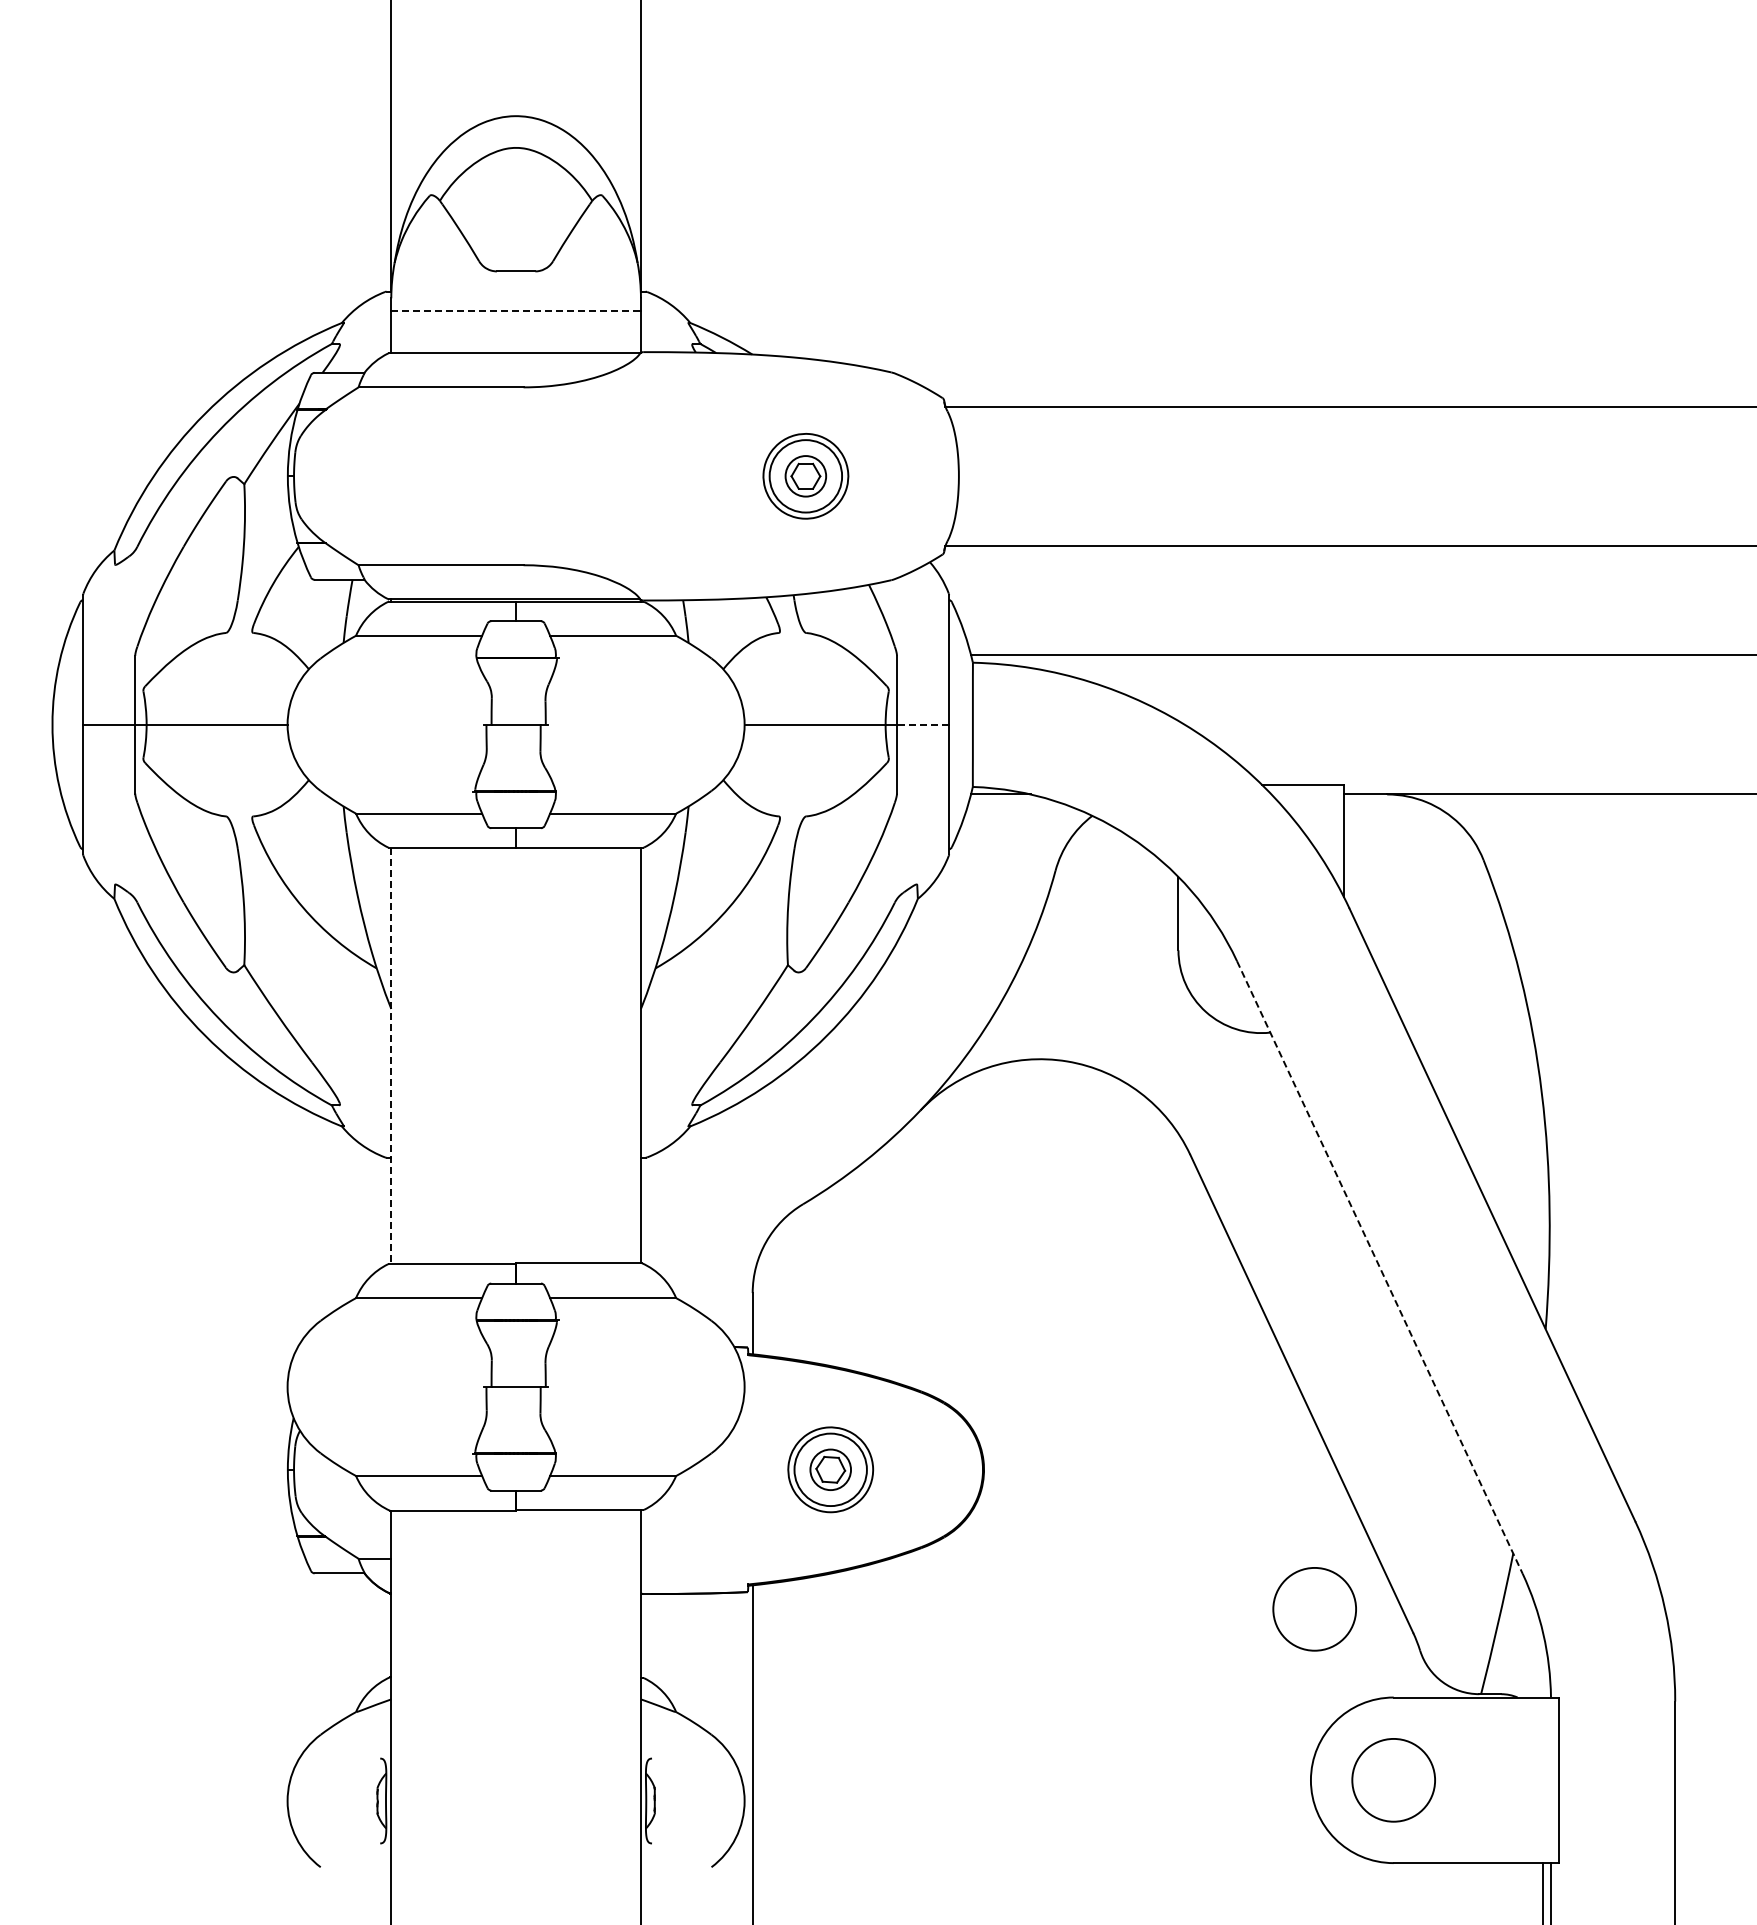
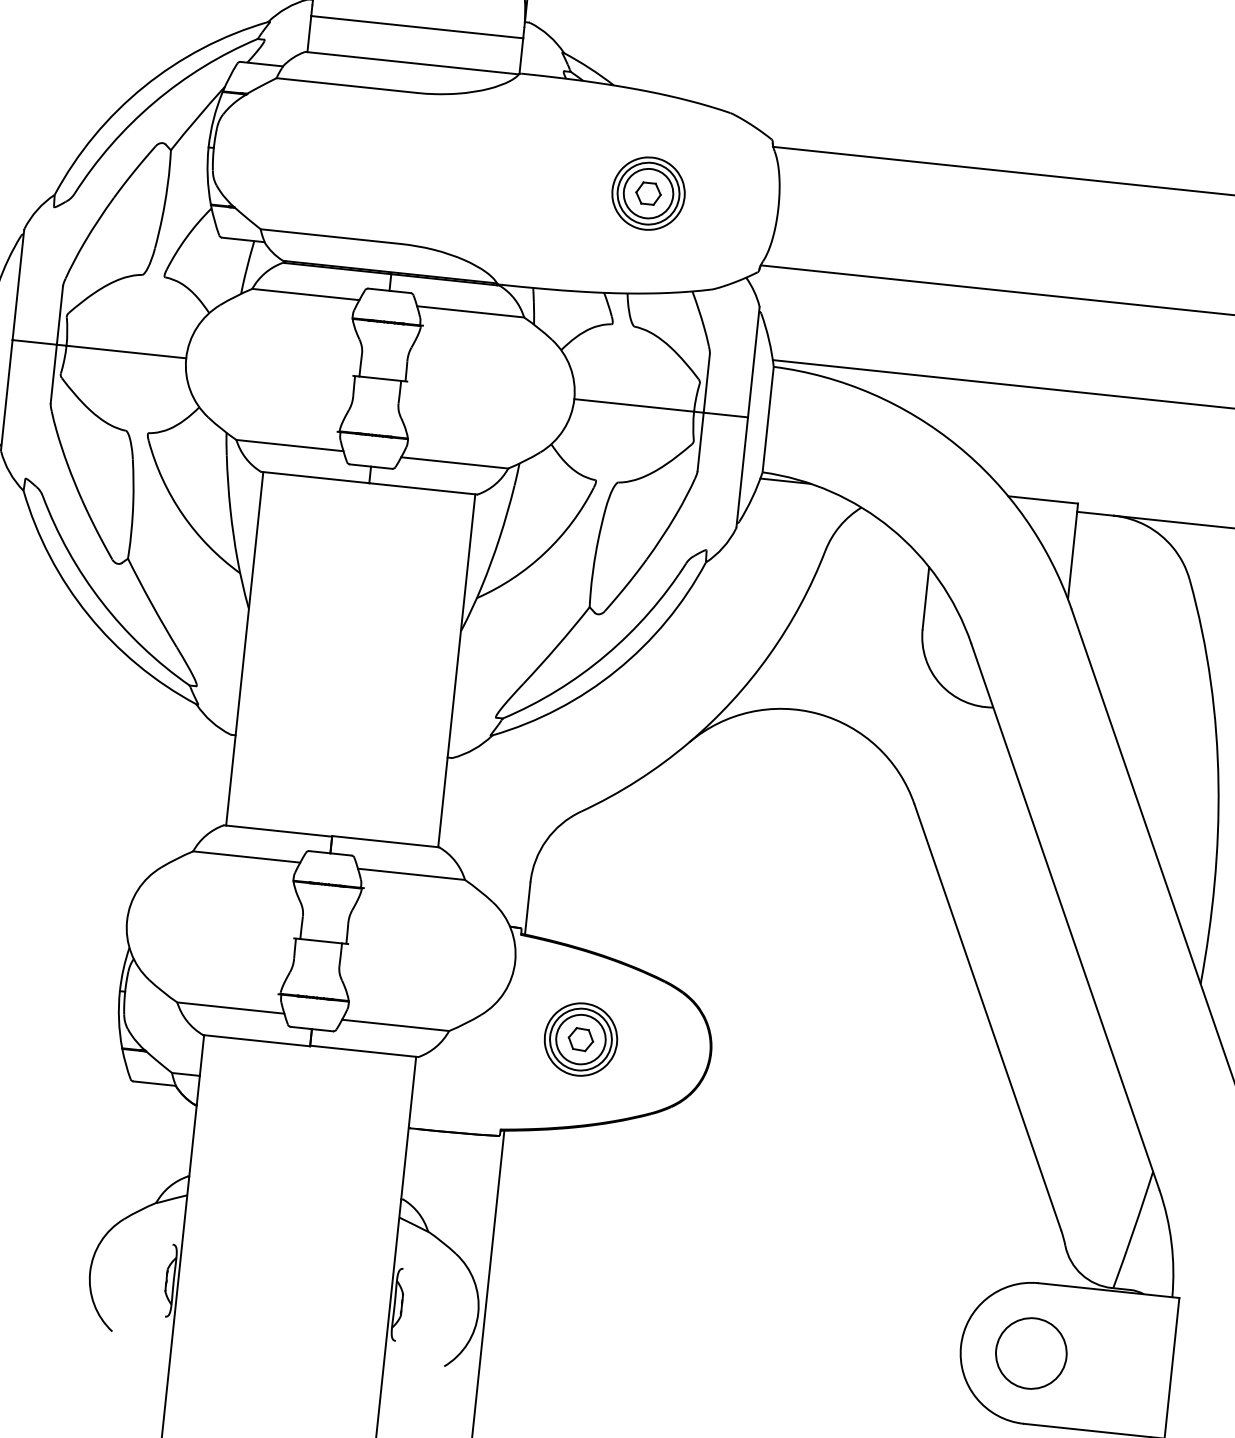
line: (516, 310) -> (417, 27), dashed -> solid
circle: (805, 476) -> (648, 193), size x1.43
line: (922, 724) -> (725, 414), dashed -> solid
line: (391, 1056) -> (244, 649), dashed -> solid
line: (1379, 1267) -> (1065, 916), dashed -> solid
circle: (830, 1469) -> (580, 1039), size x1.43
circle: (1314, 1609) -> (979, 1201), removed

